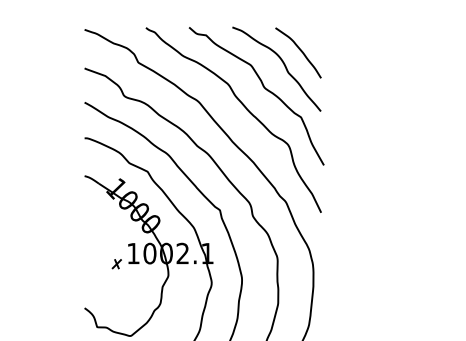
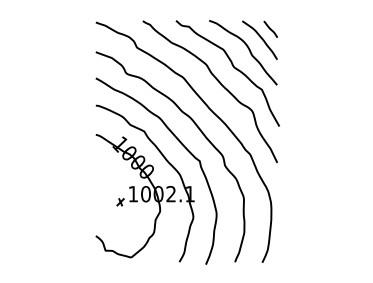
line: (312, 37) -> (270, 28), added

